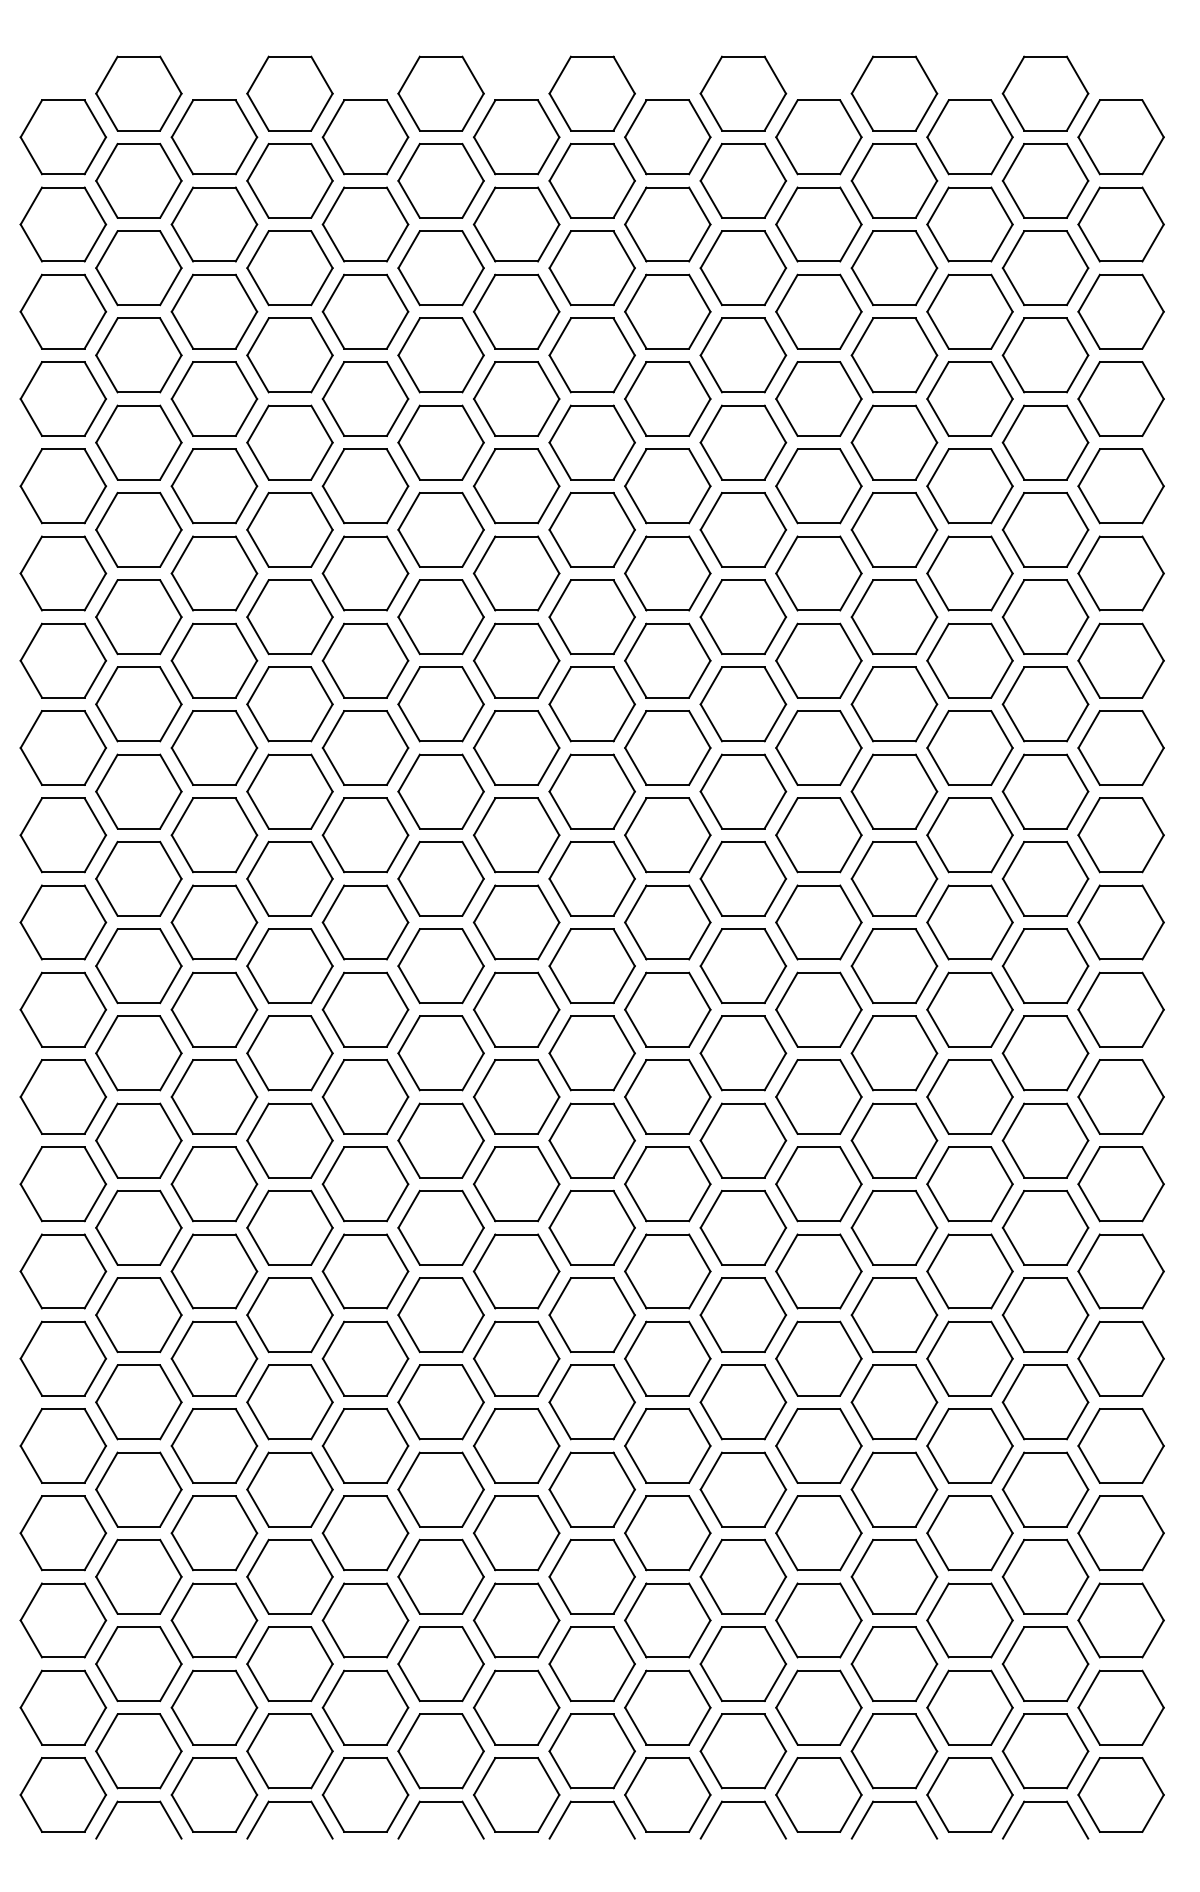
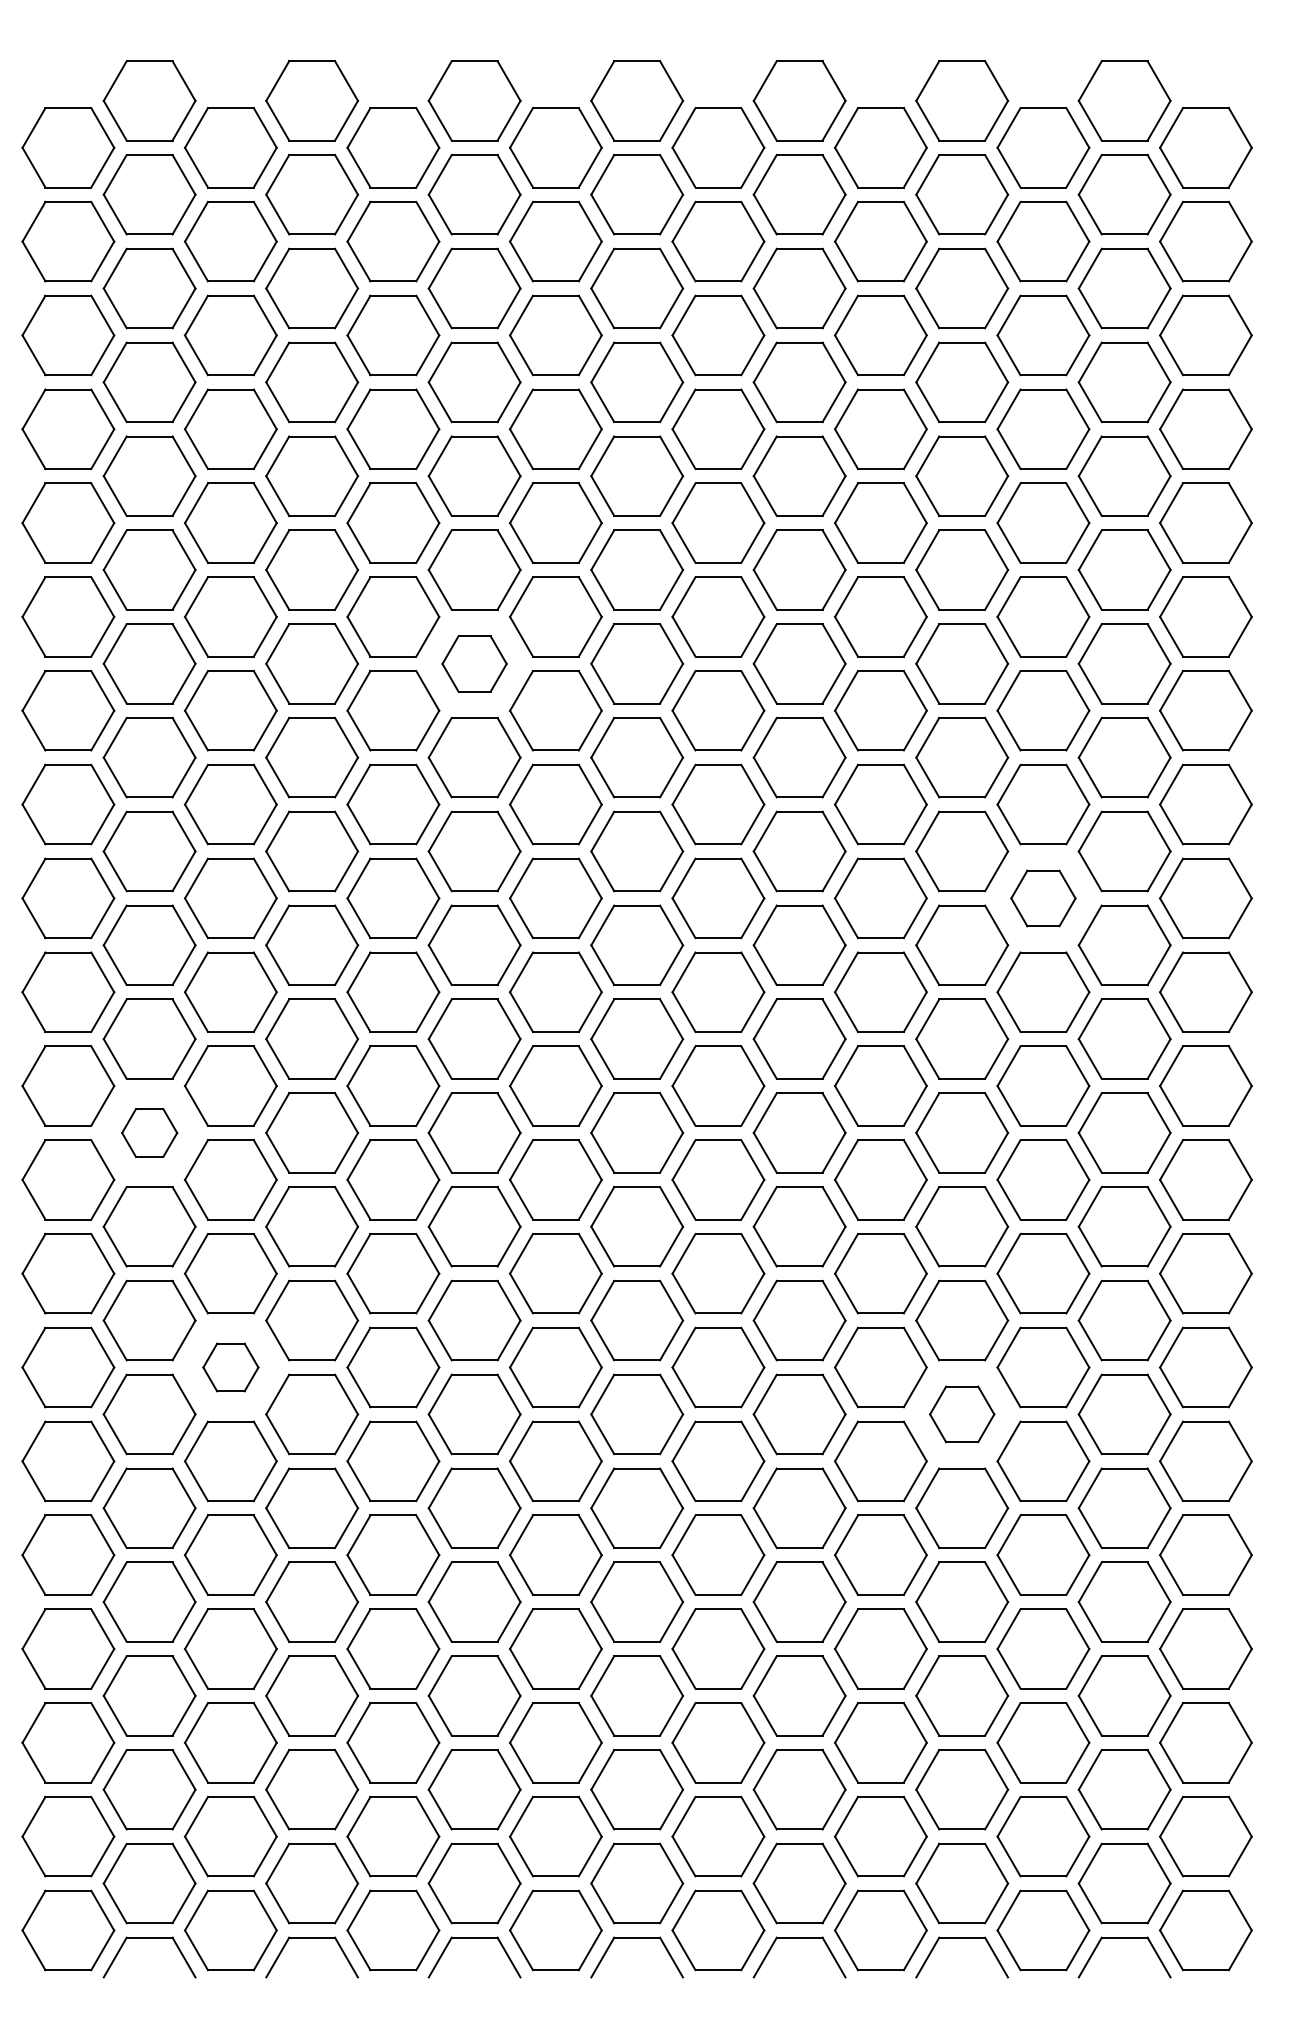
part: (440, 617) -> (473, 664), size x0.7
part: (969, 835) -> (1042, 898), size x0.7
part: (138, 1053) -> (149, 1133), size x0.6
part: (214, 1271) -> (230, 1367), size x0.6
part: (894, 1314) -> (962, 1413), size x0.7

